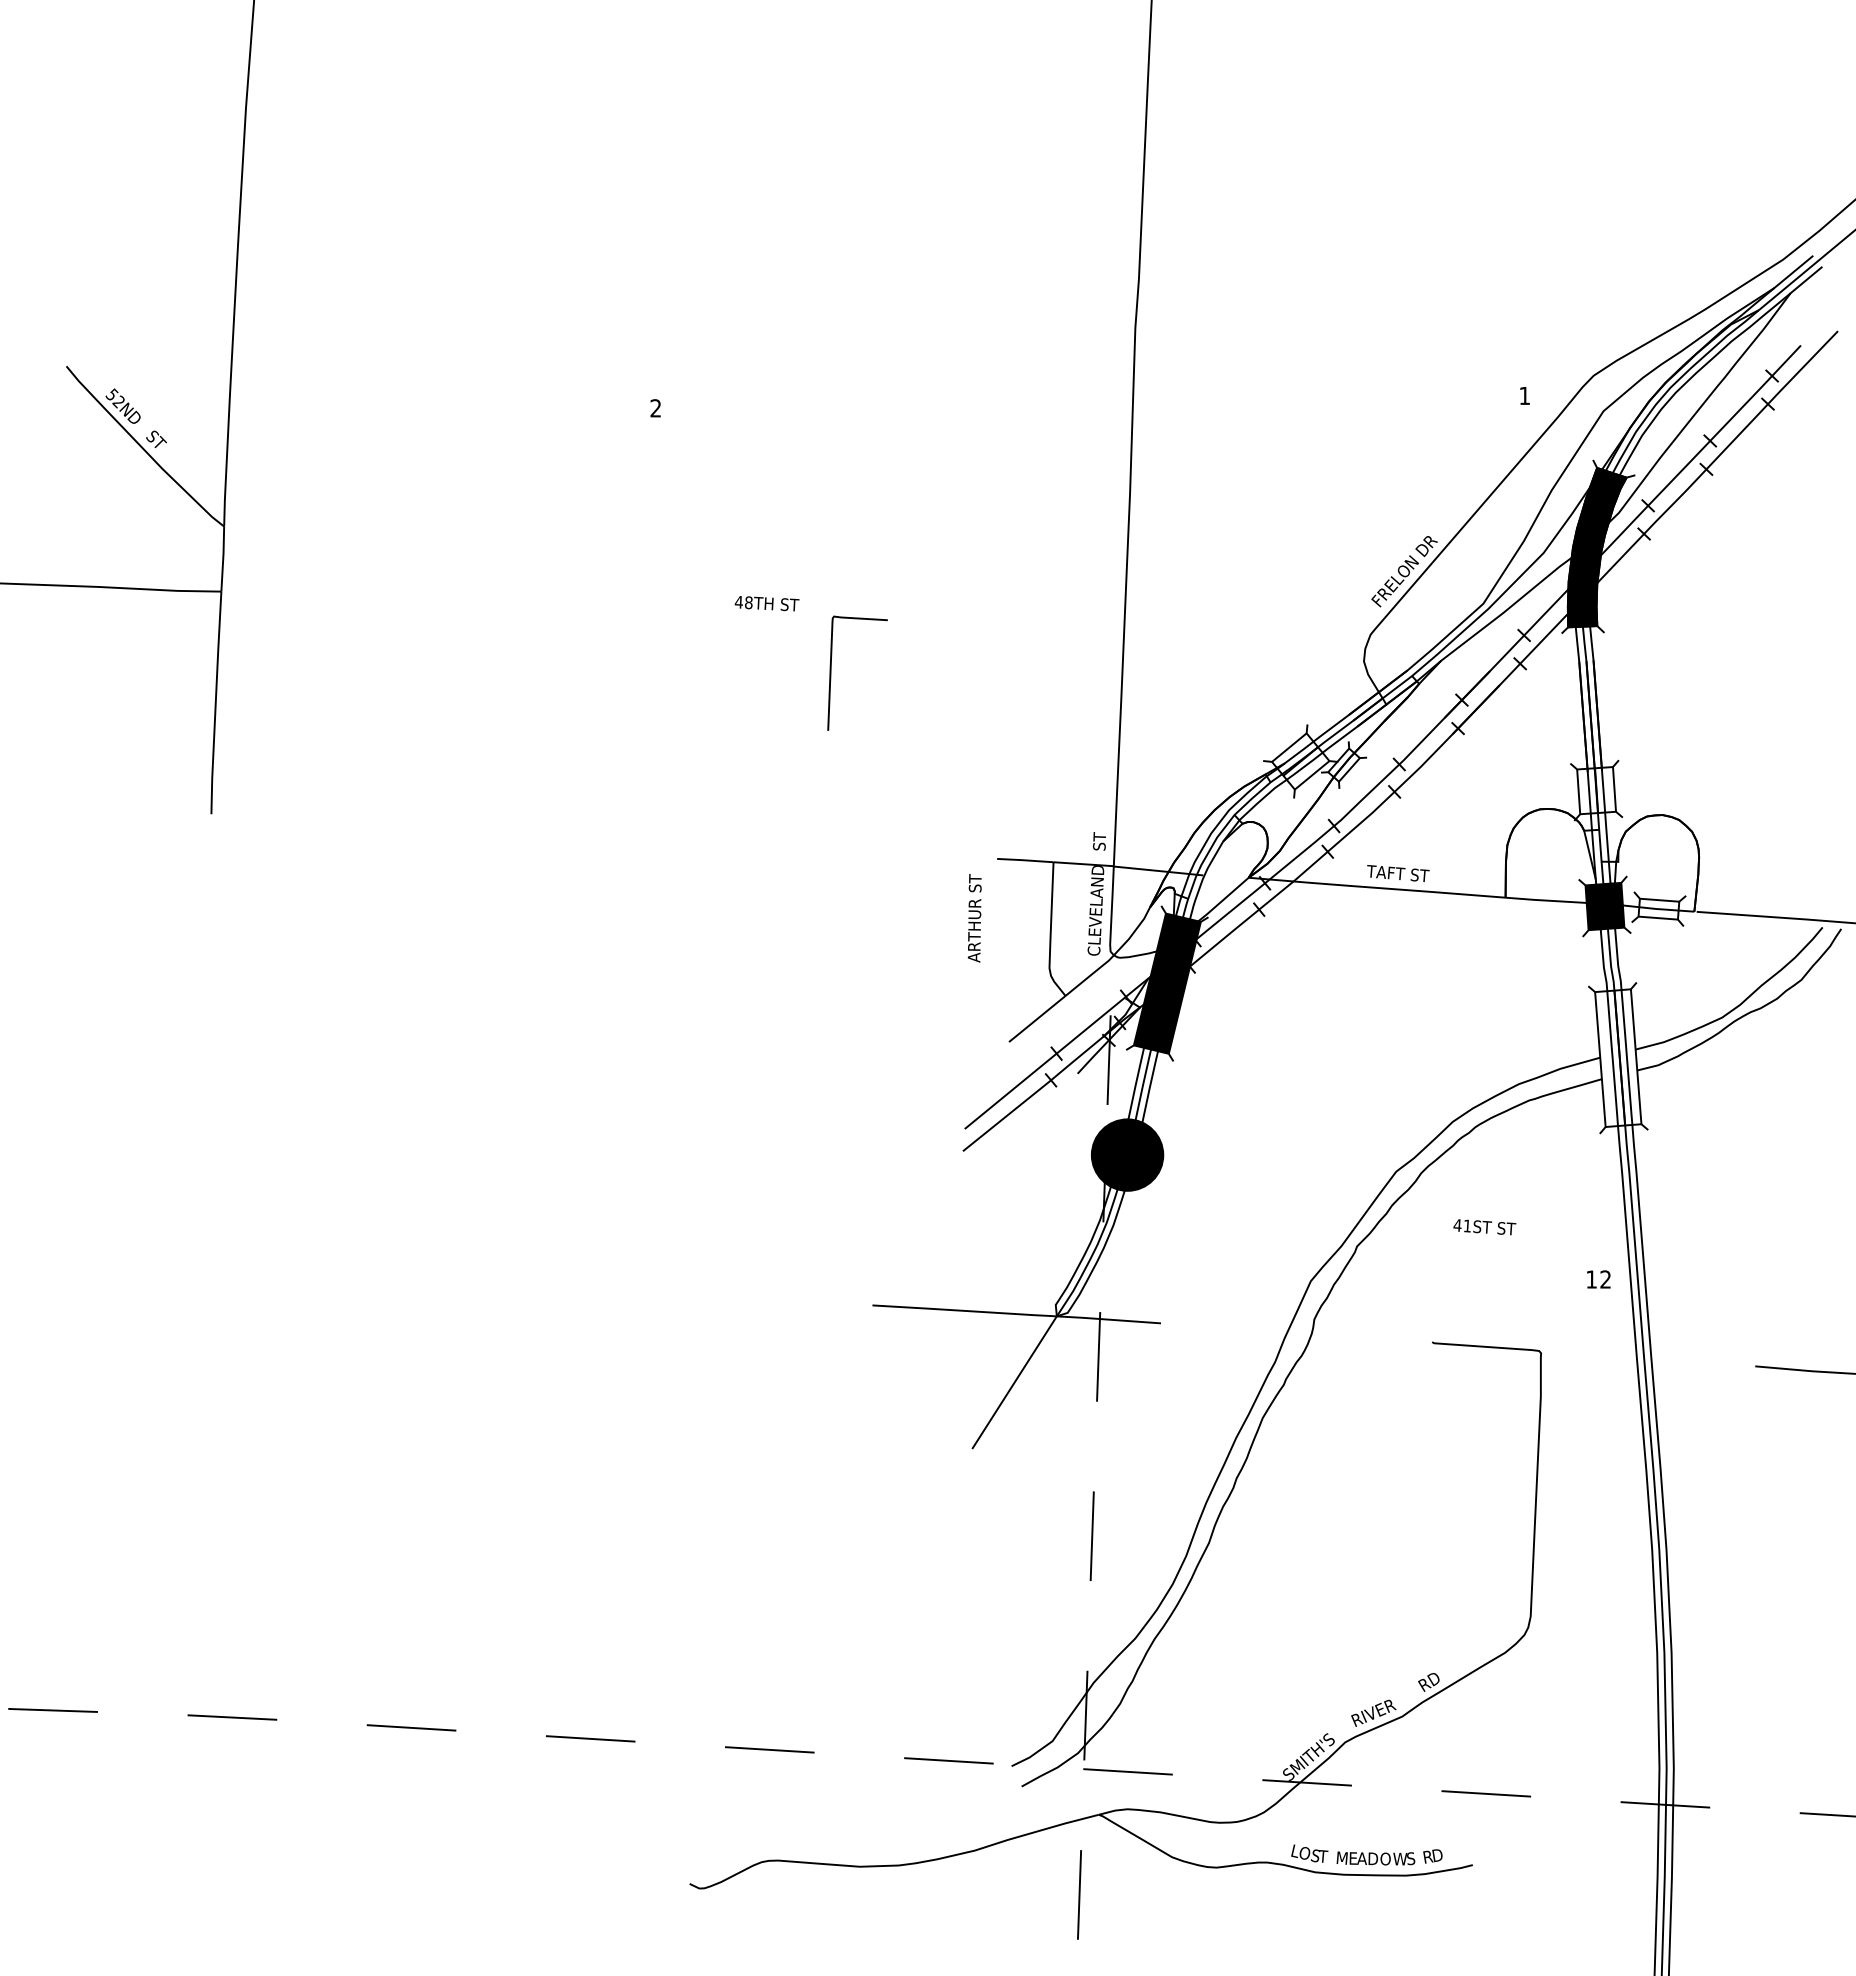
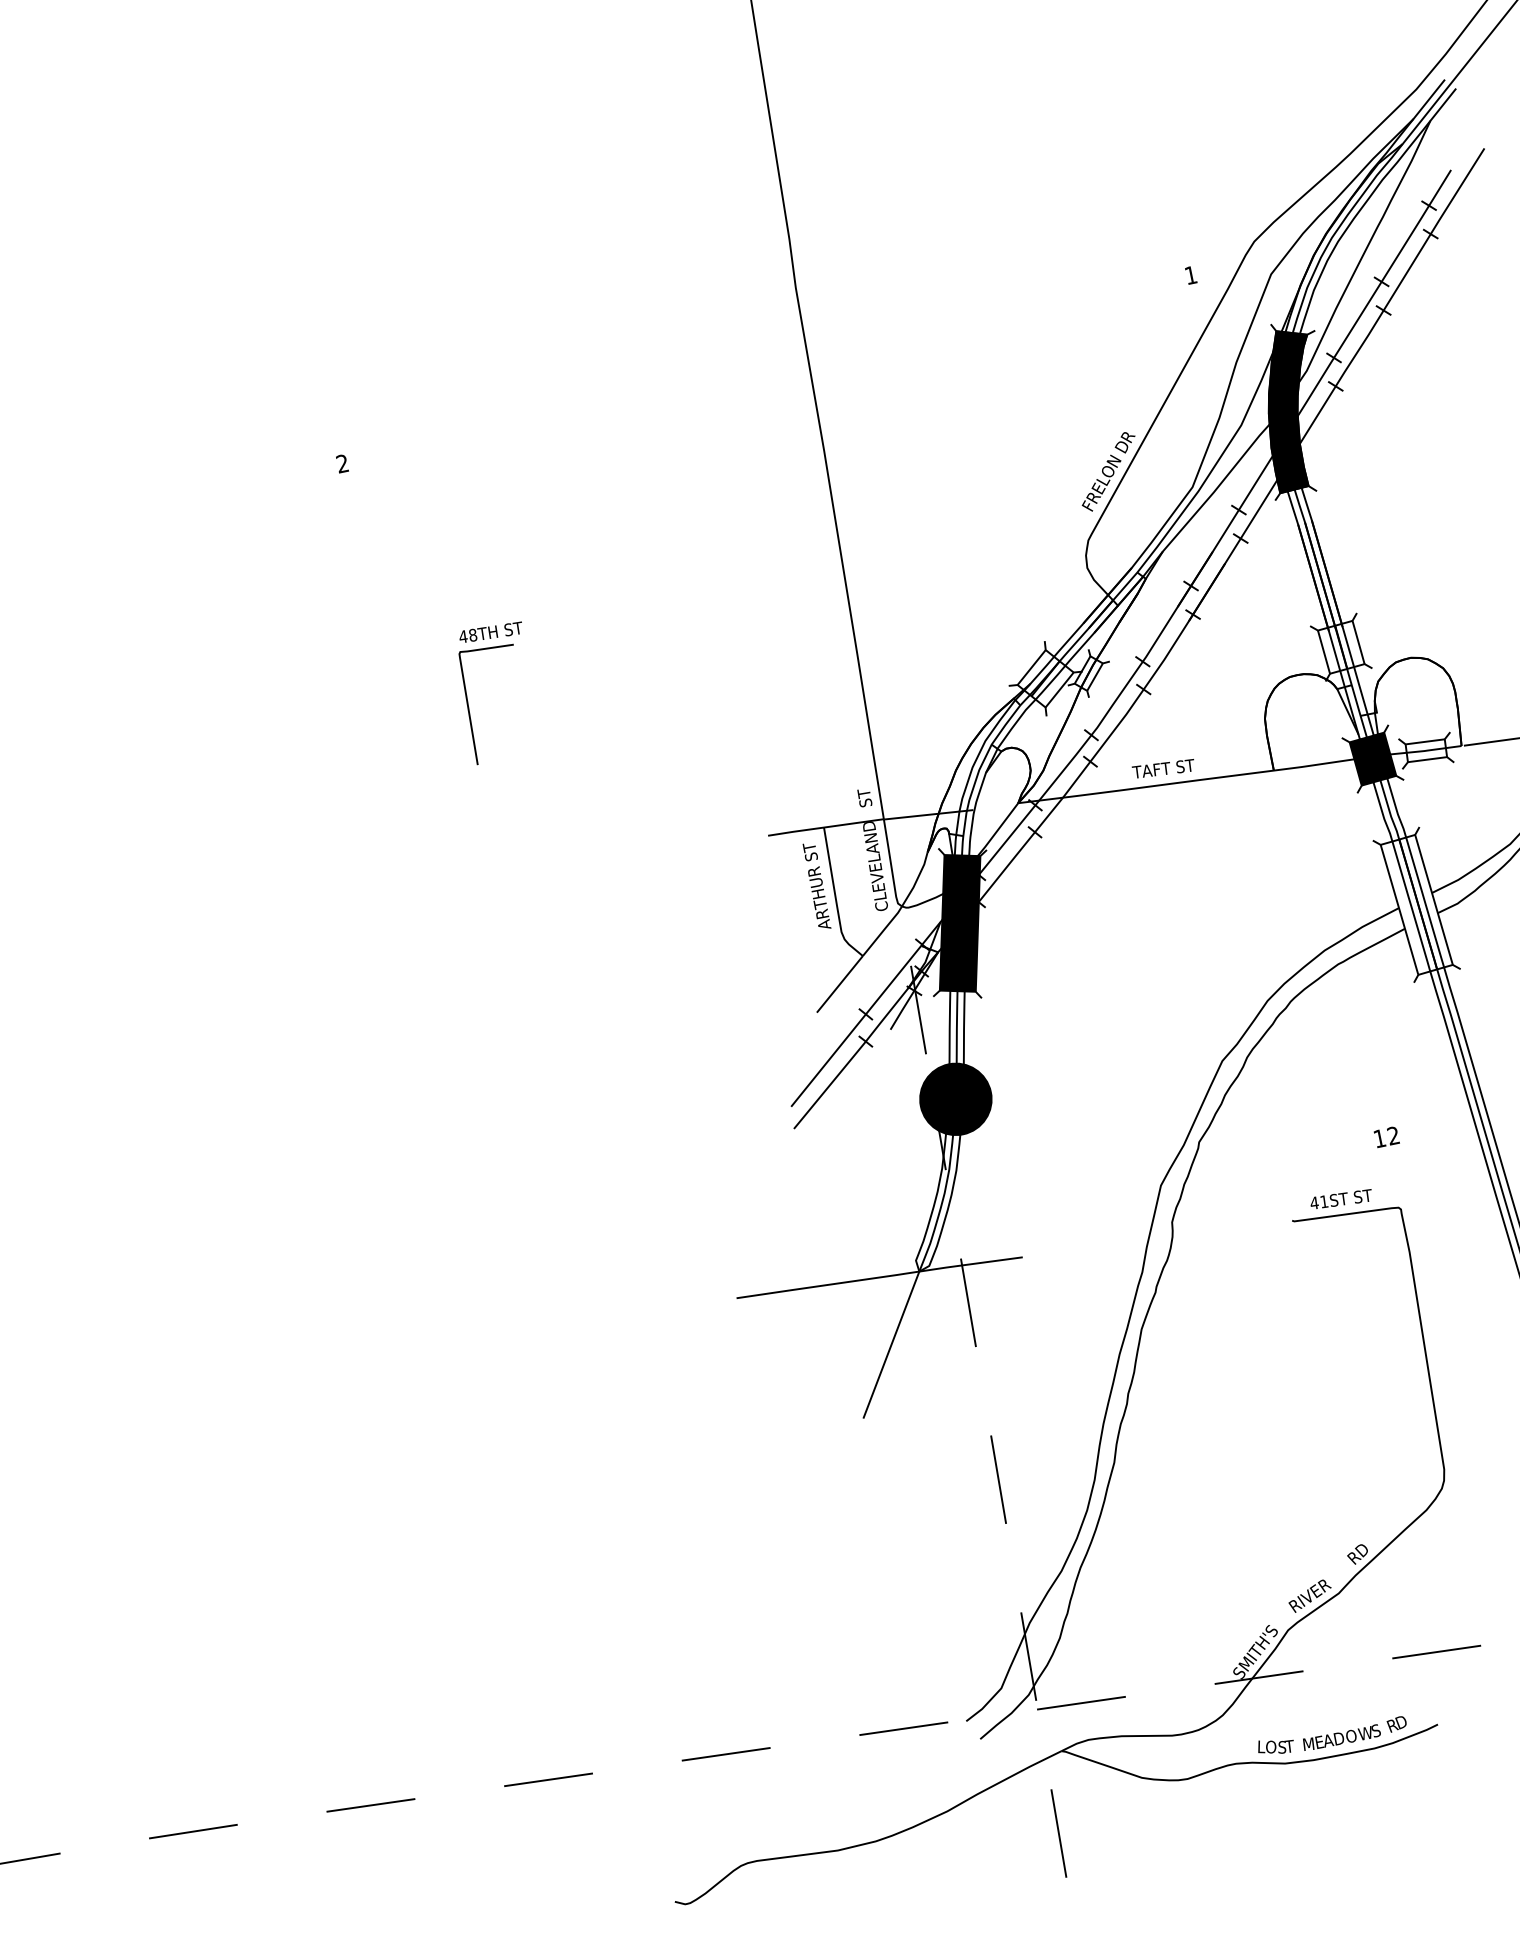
curve: (831, 672) -> (469, 707), moved
text: (974, 918) -> (816, 886), moved
text: (1484, 1227) -> (1341, 1199), moved
text: (1598, 1279) -> (1386, 1137), moved

